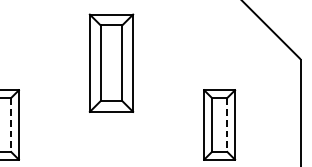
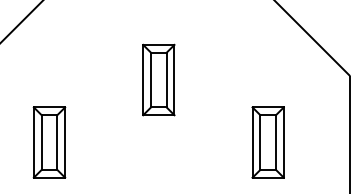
part: (111, 62) -> (158, 79), size x0.71
line: (11, 125) -> (57, 143), dashed -> solid
line: (227, 125) -> (276, 143), dashed -> solid

